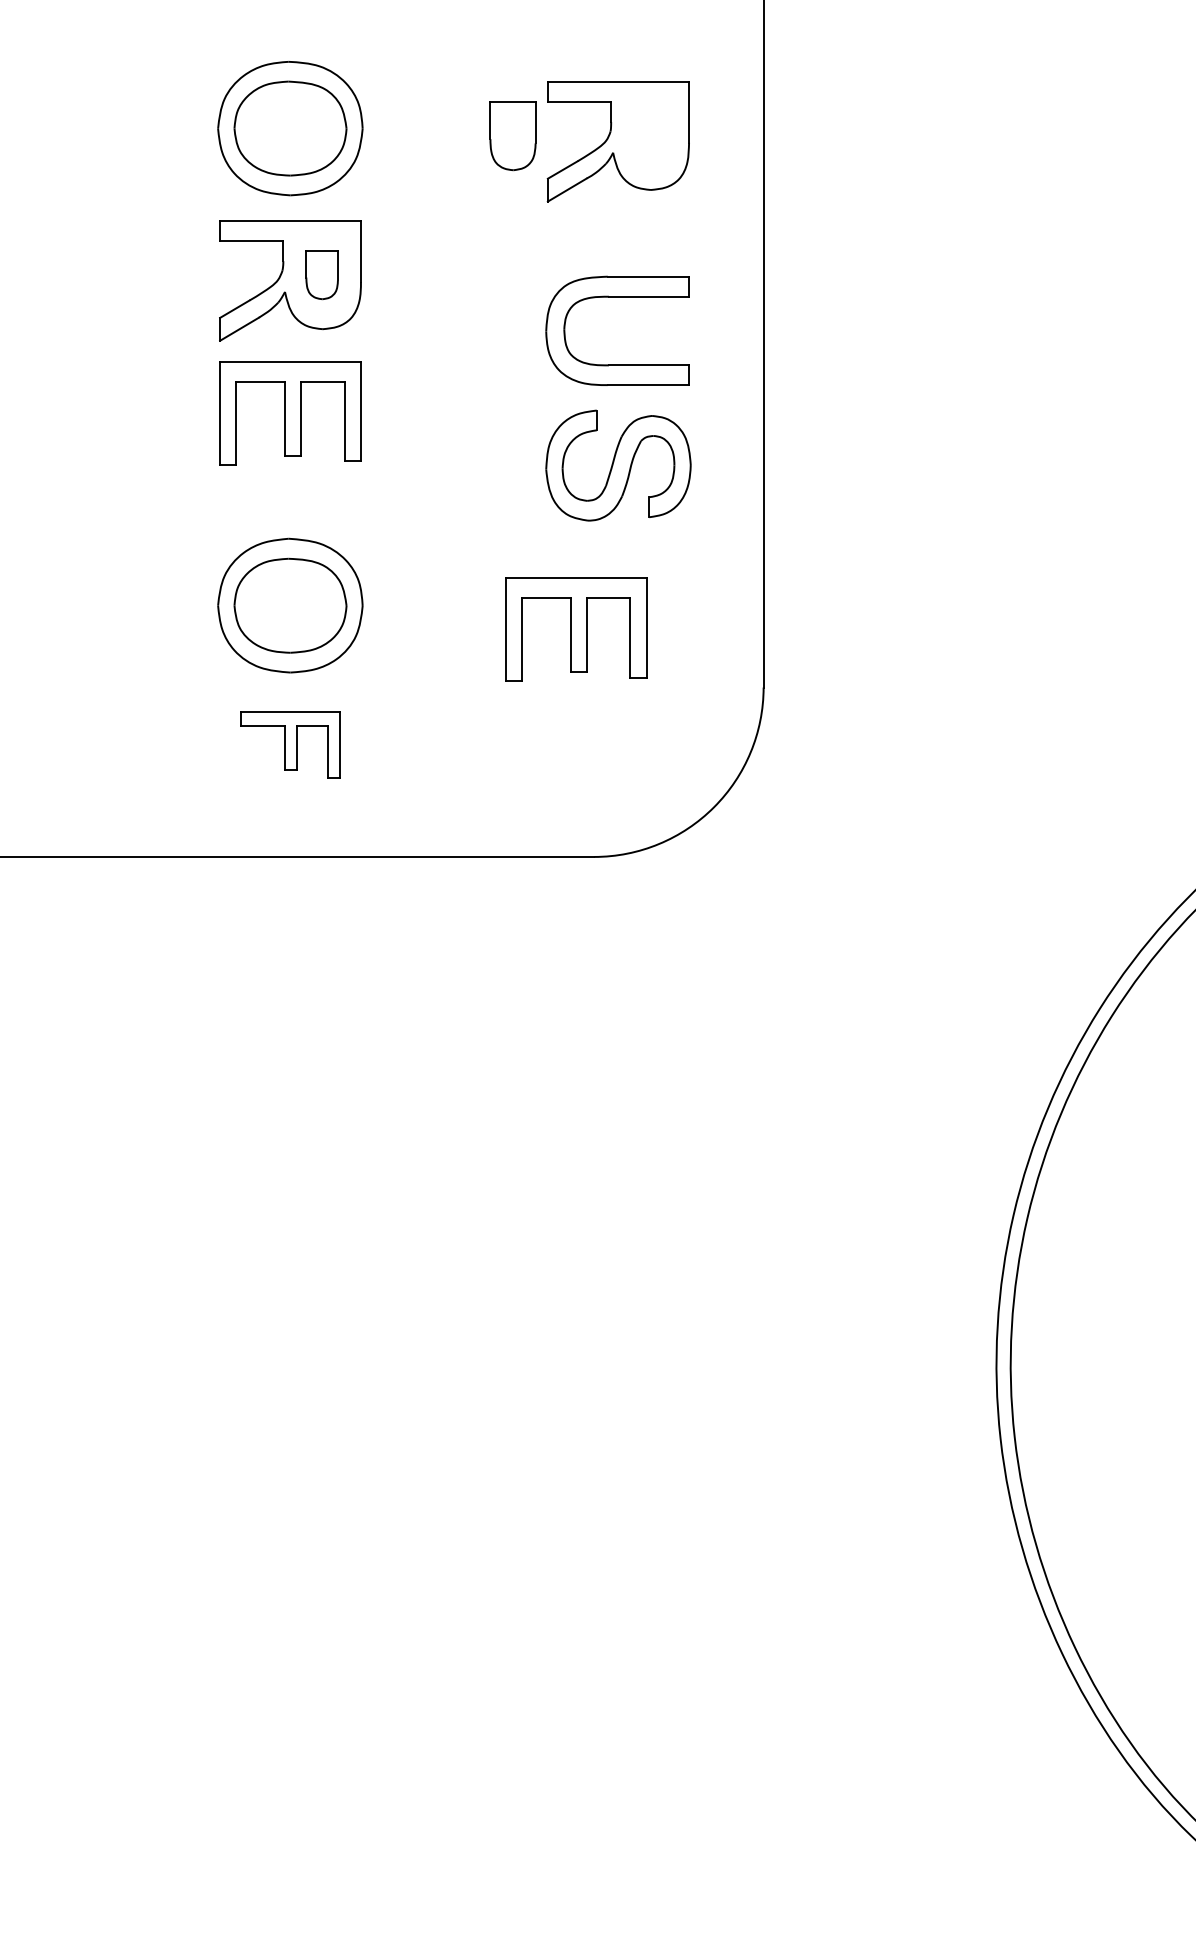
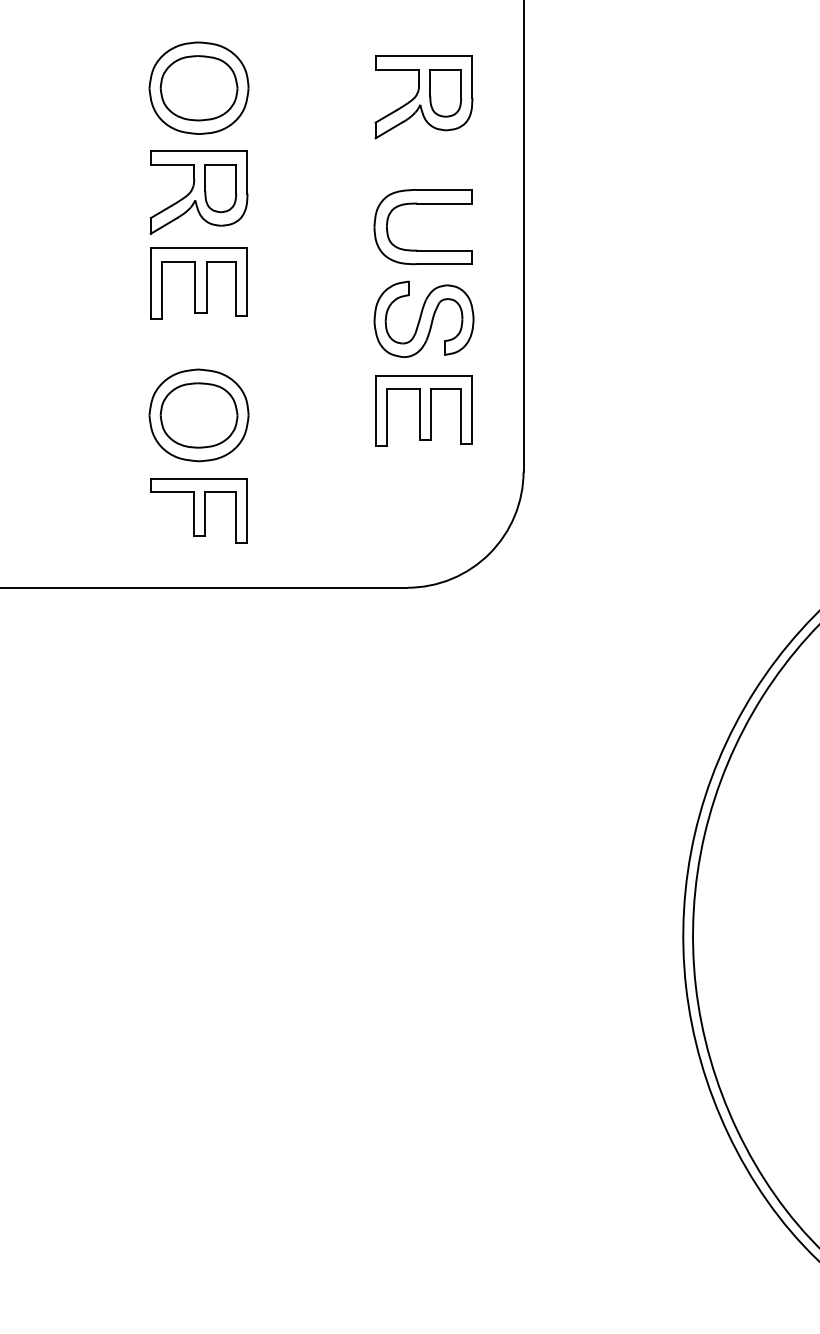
part: (512, 136) -> (445, 93), moved
part: (321, 274) -> (220, 188), size x1.43
part: (575, 629) -> (423, 410), moved
part: (289, 744) -> (198, 510), size x1.43

